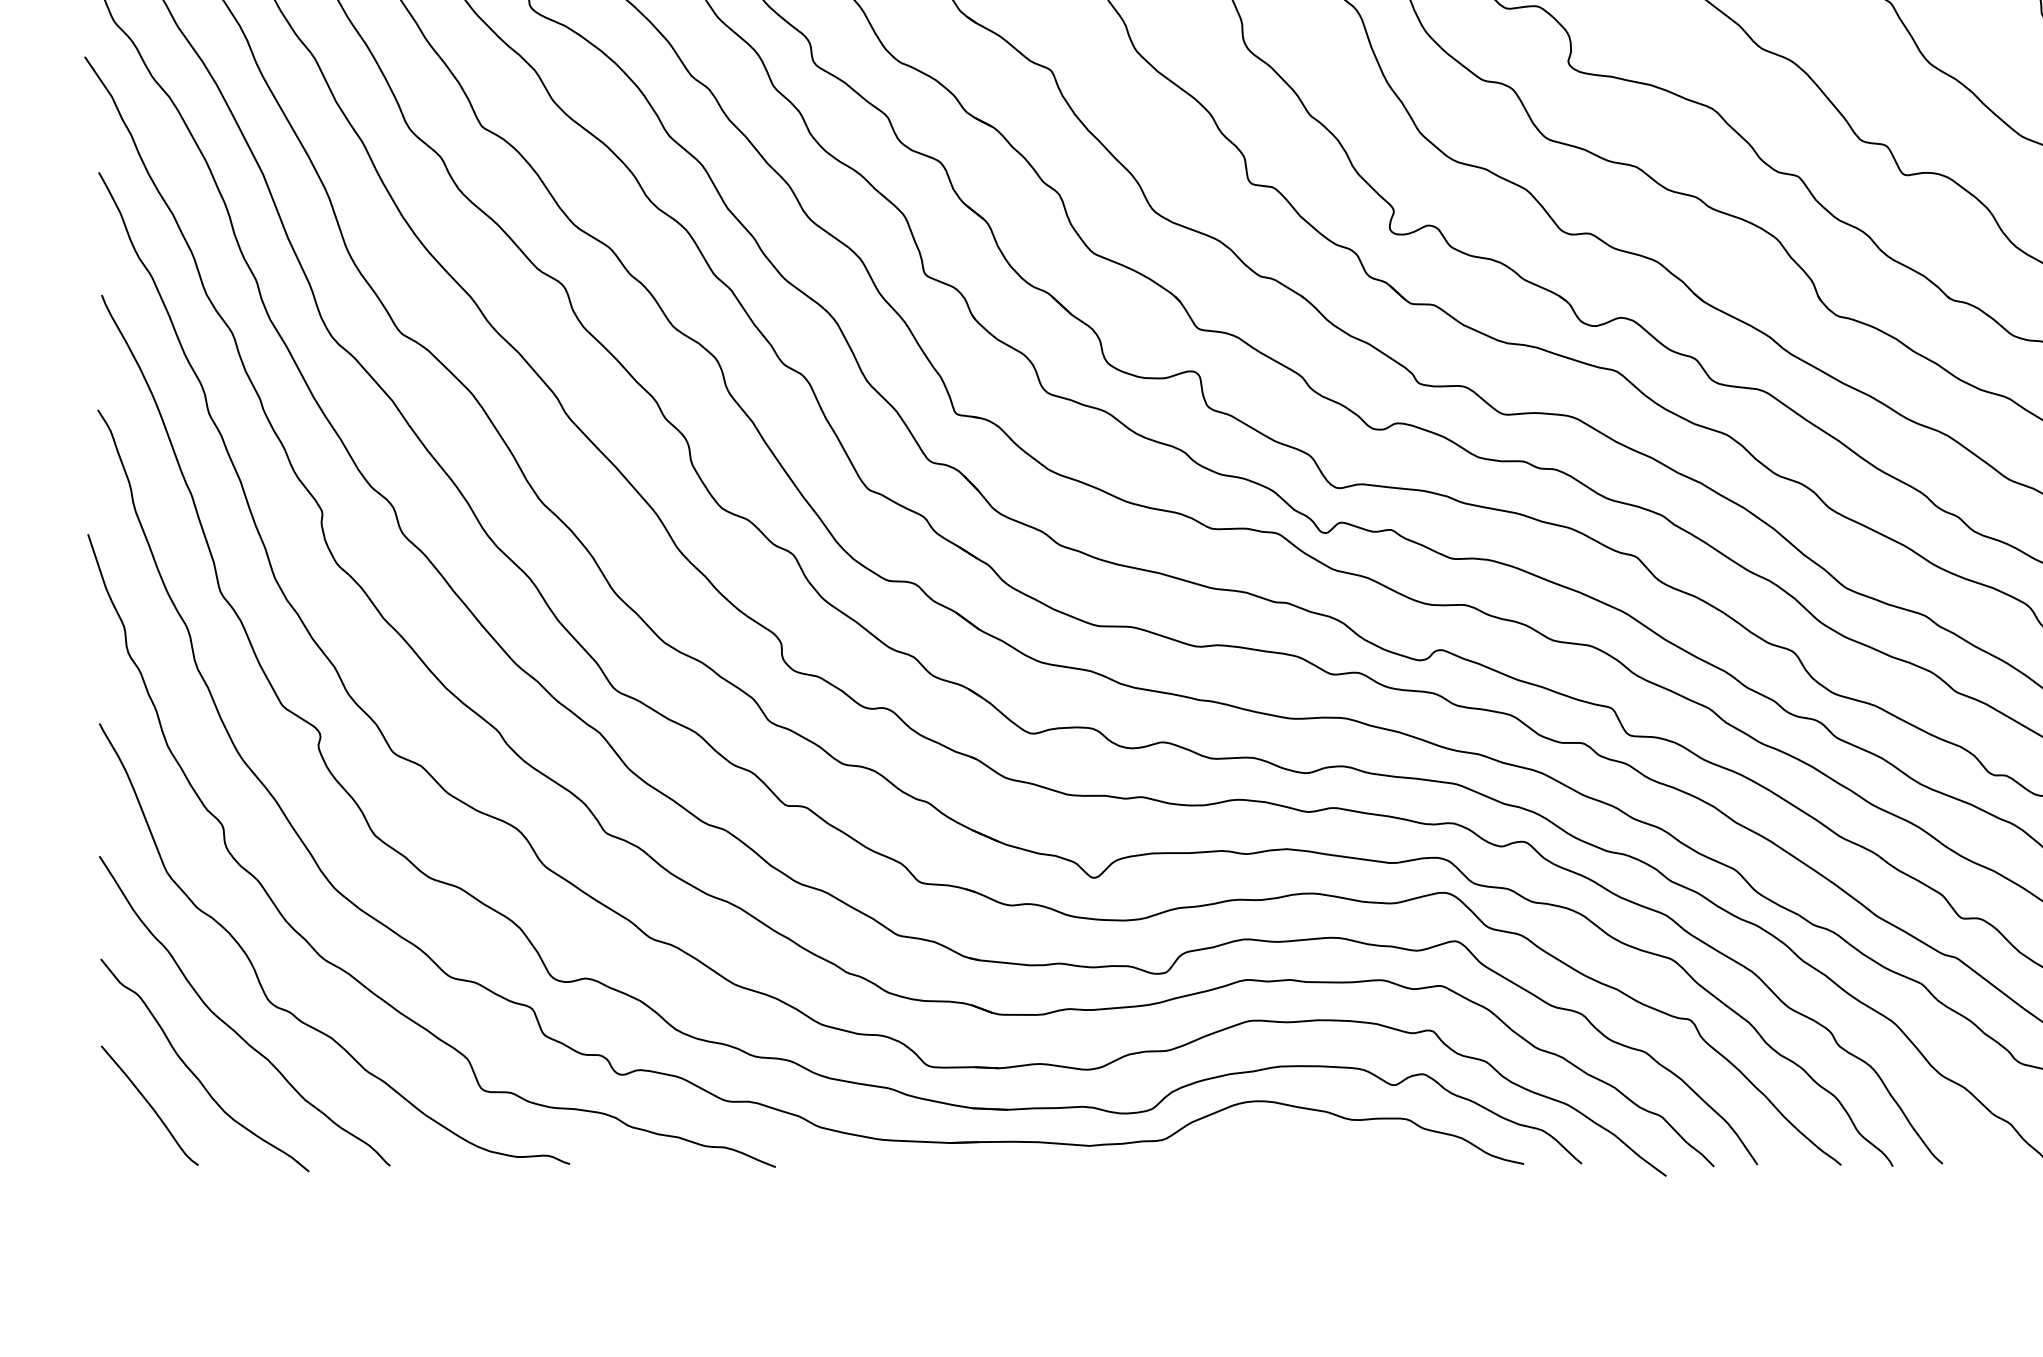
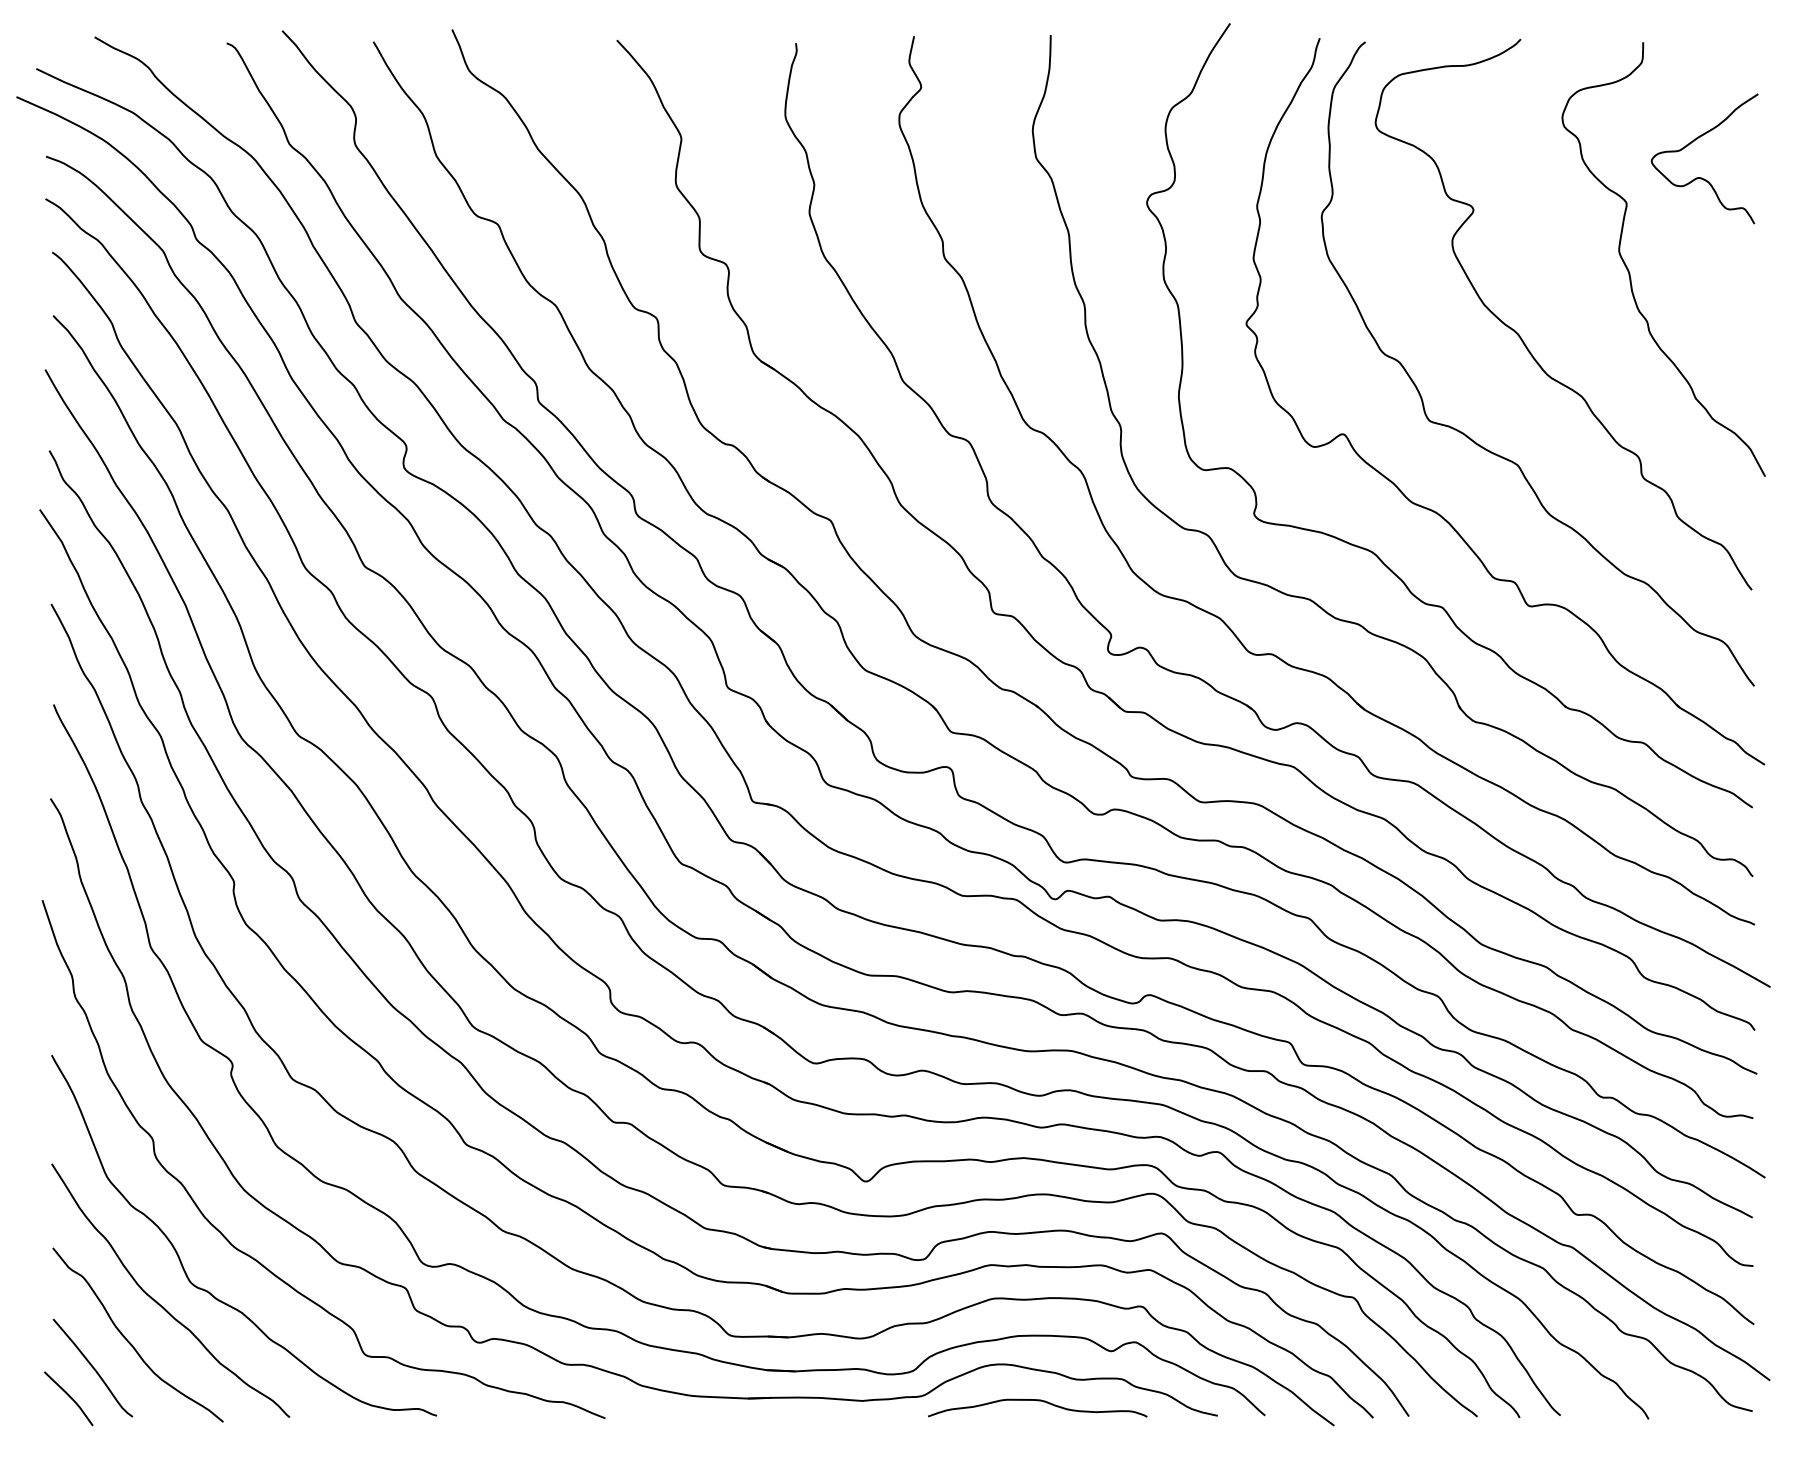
line: (121, 1141) -> (69, 1397), added
curve: (1303, 1146) -> (1037, 1401), added

